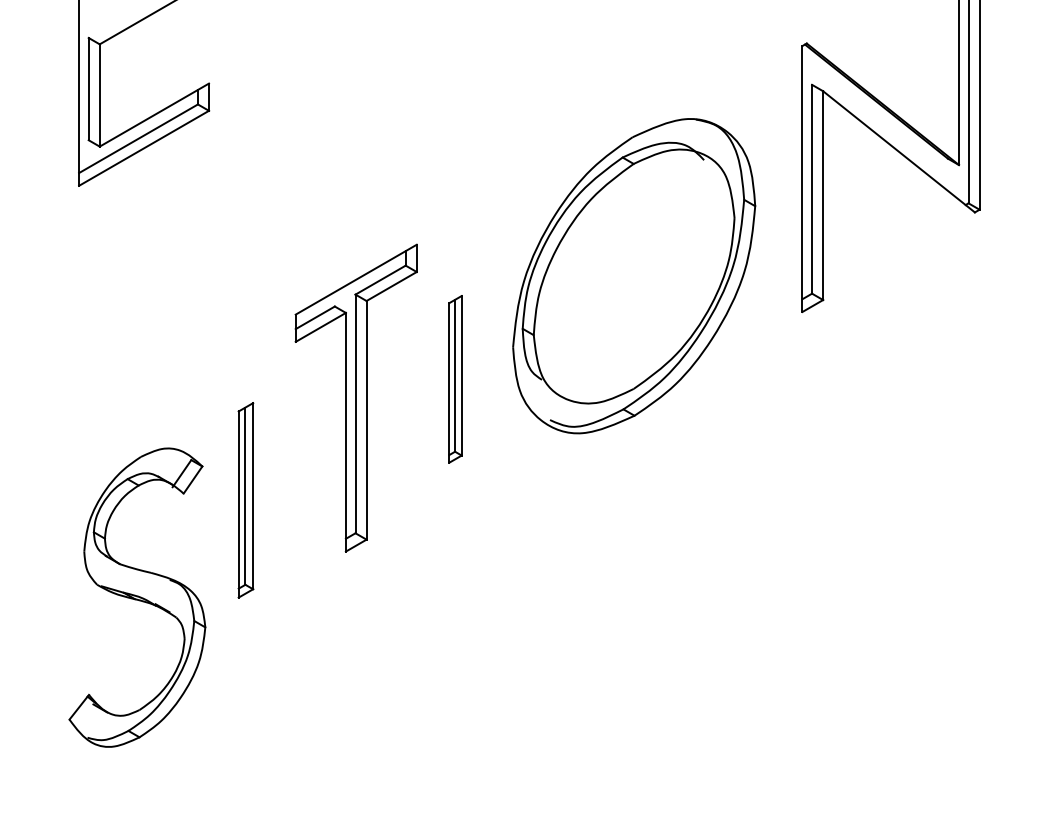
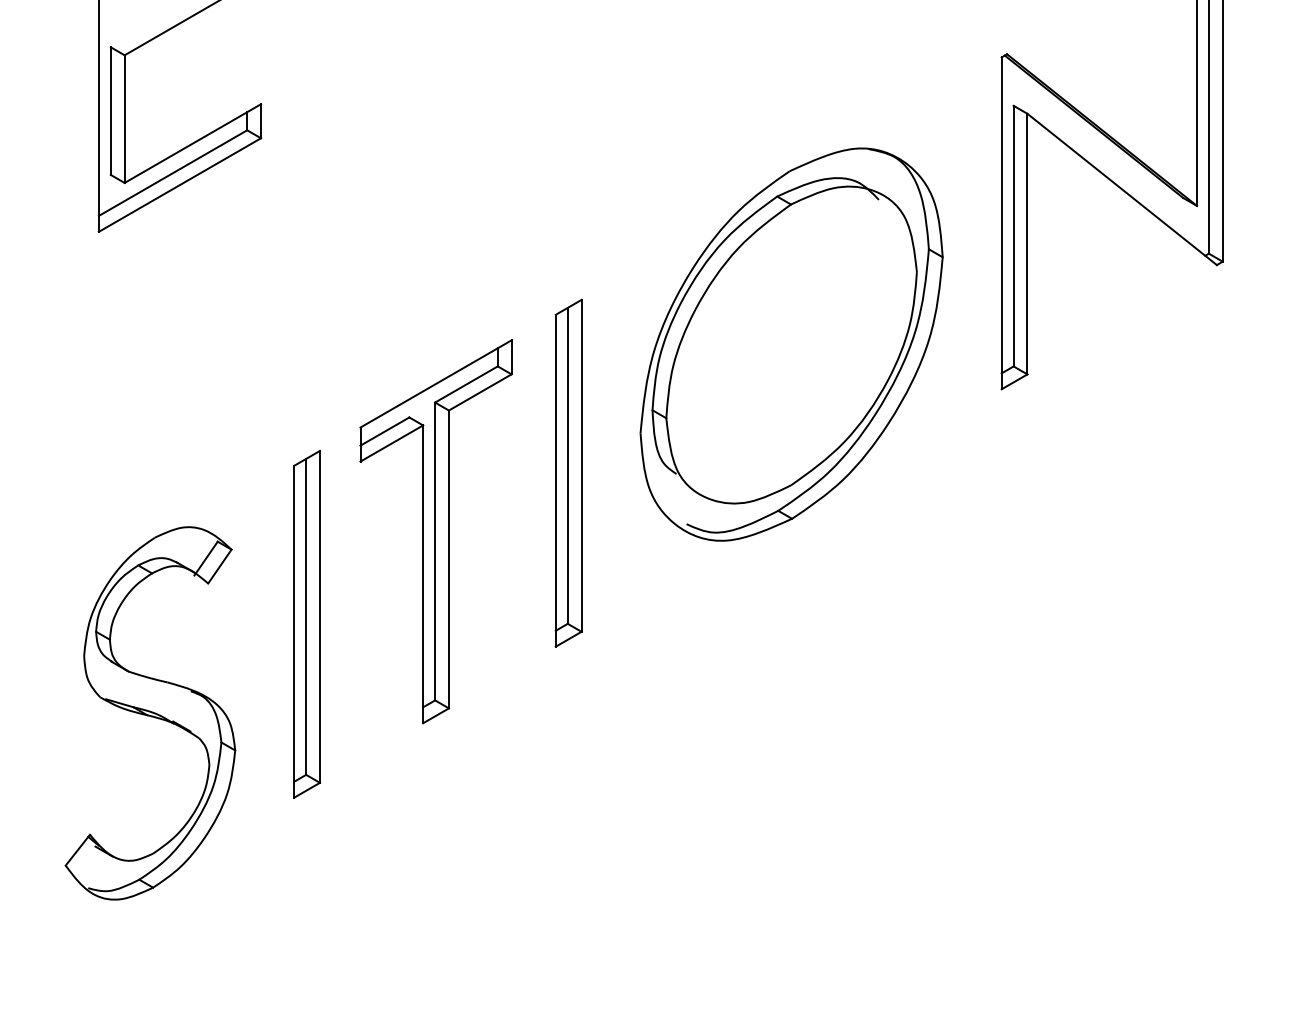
part: (455, 379) -> (568, 473), size x1.67
part: (355, 397) -> (435, 530), moved
part: (245, 500) -> (306, 624), size x1.43
part: (137, 597) -> (150, 713), moved

